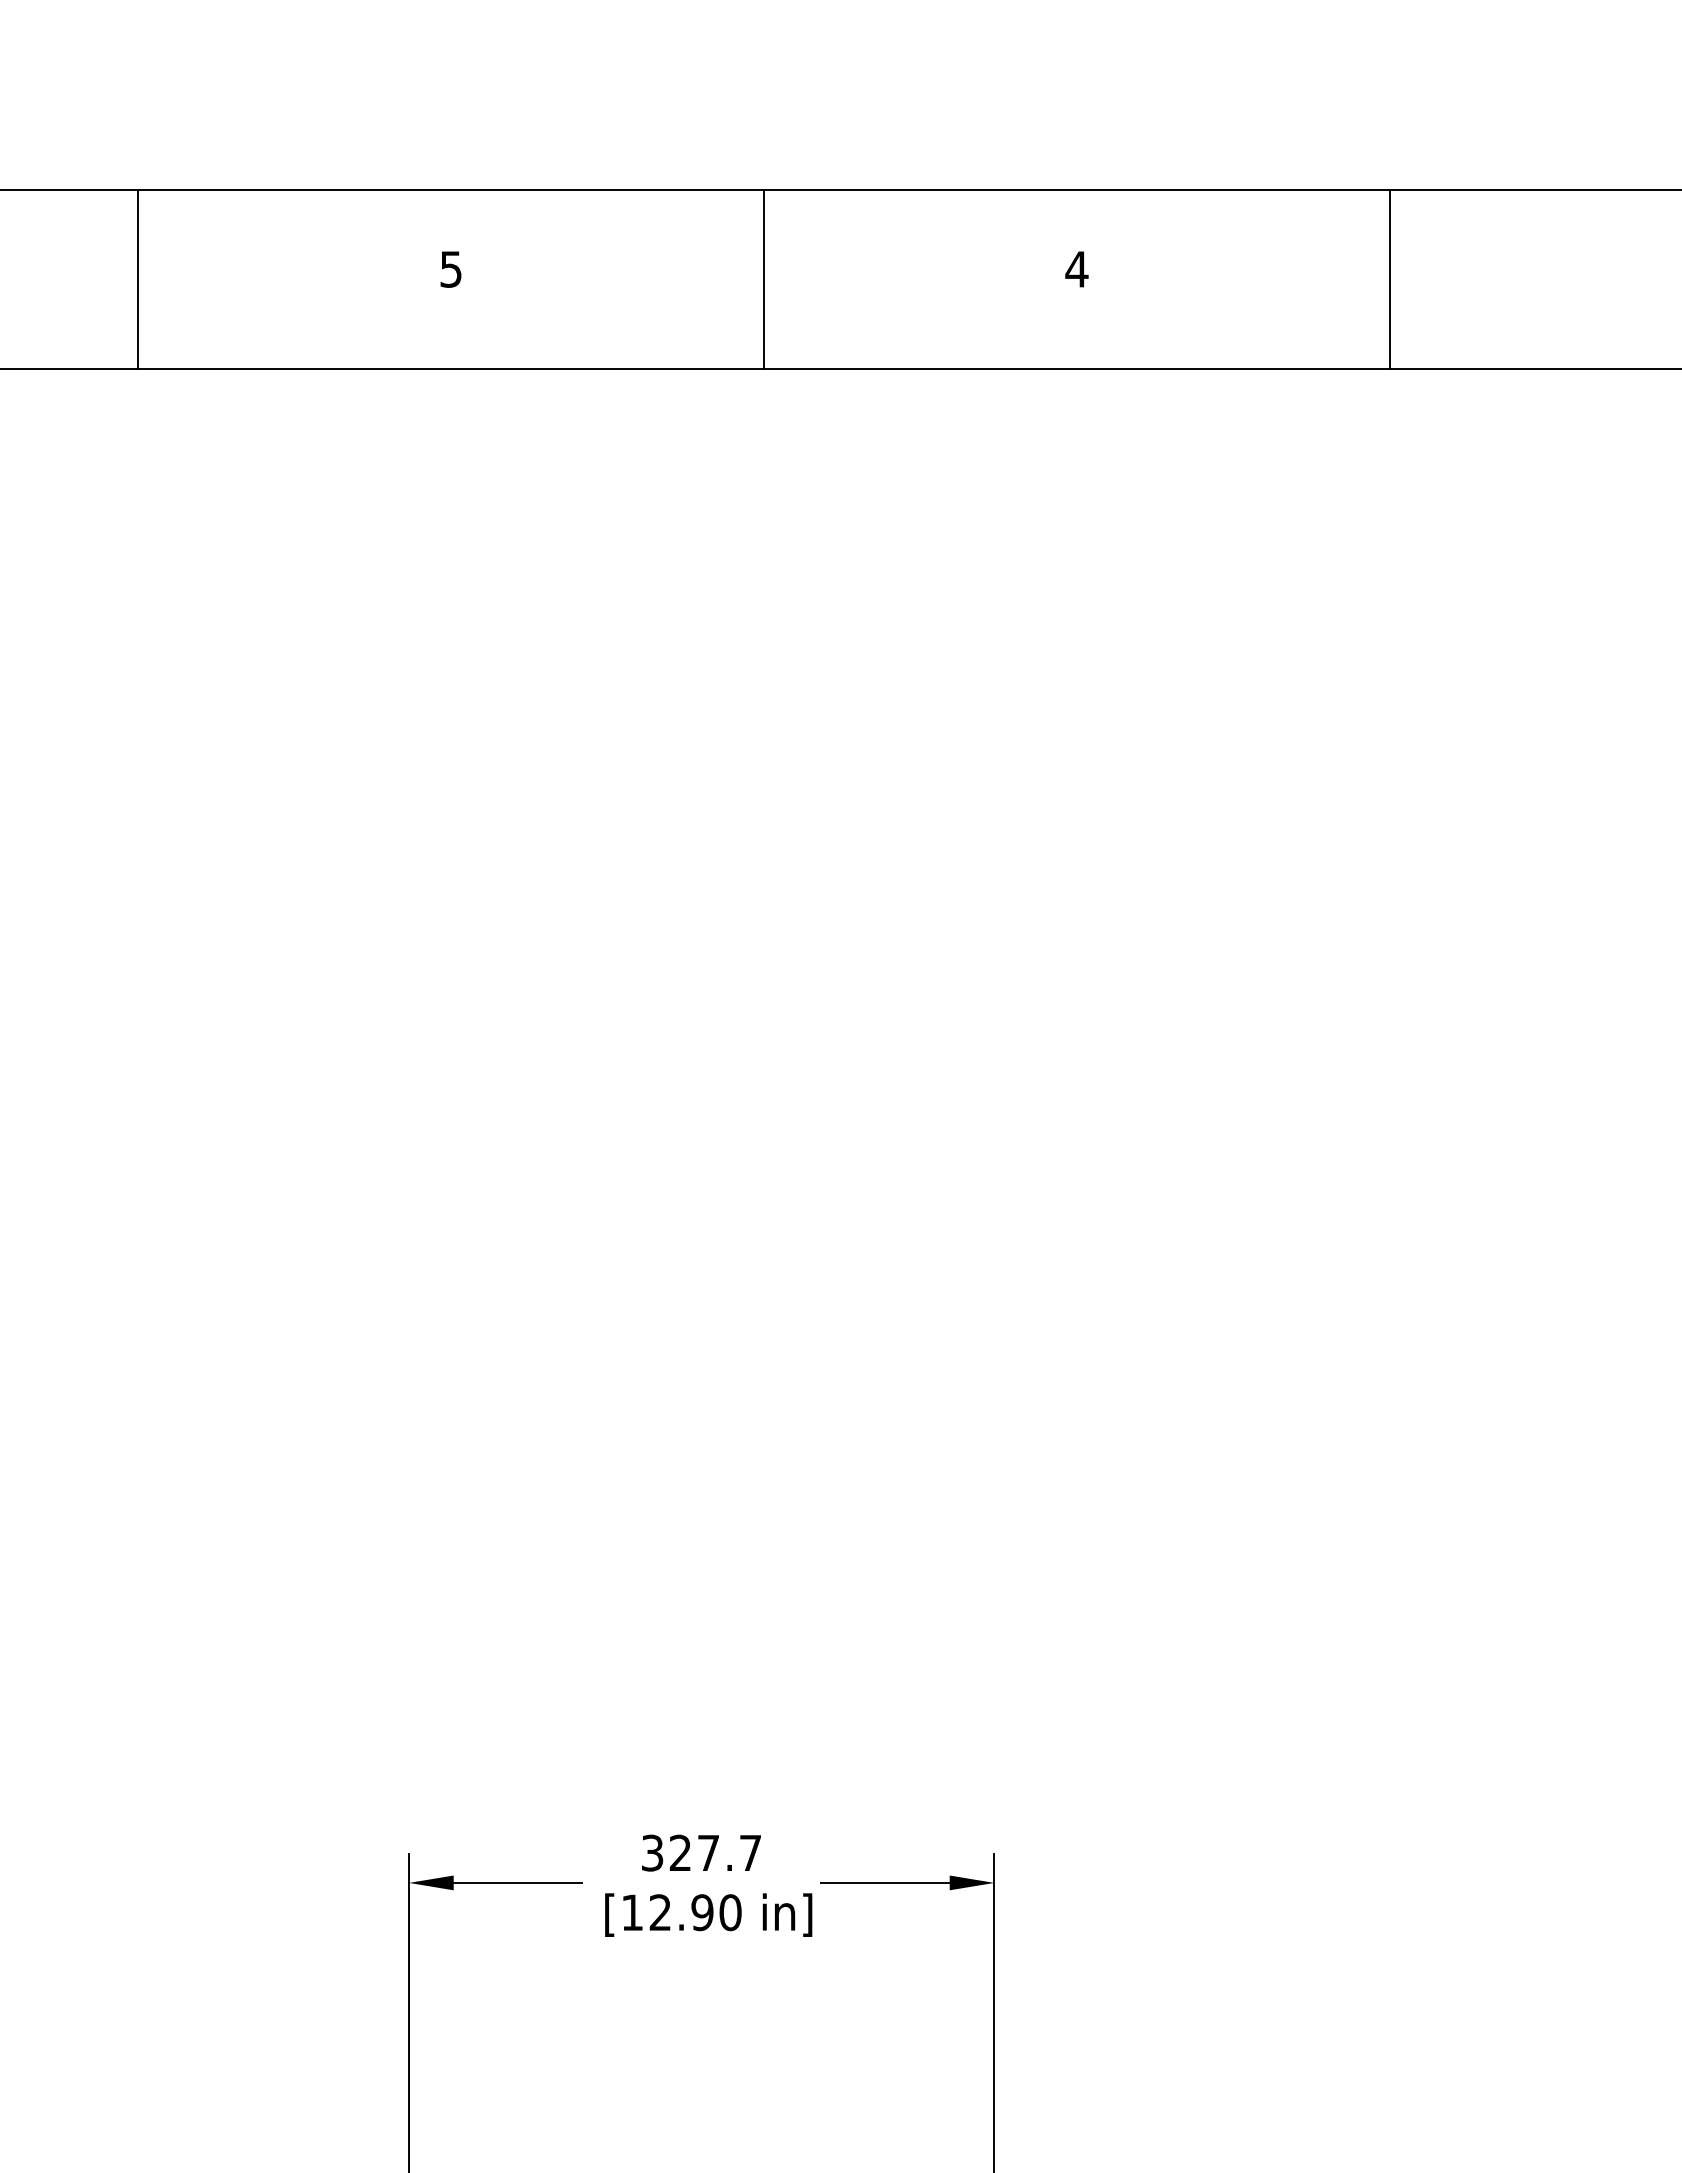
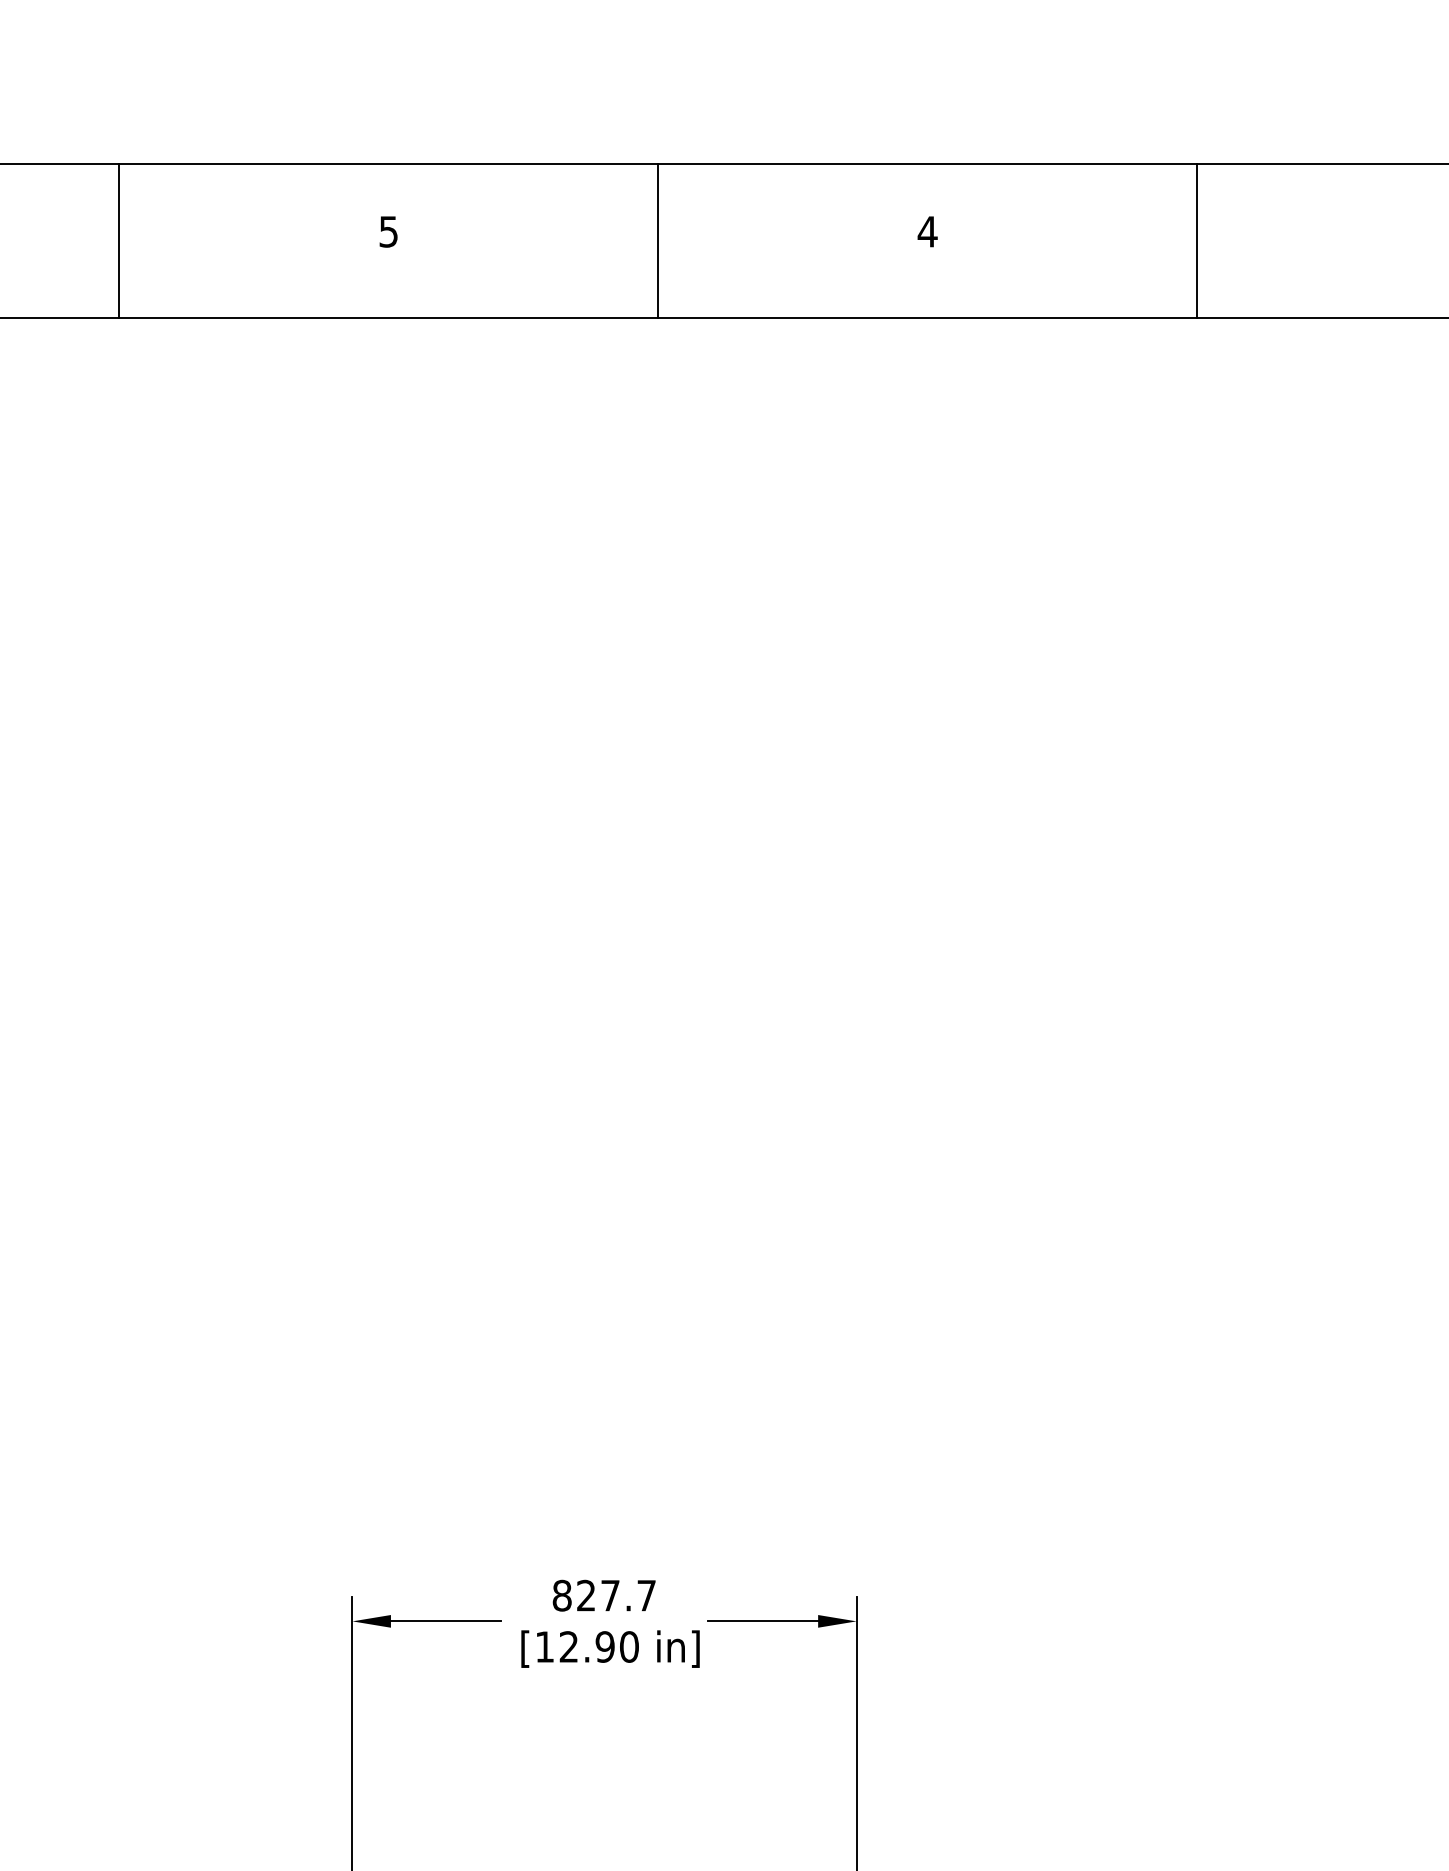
text: (652, 1852) -> (562, 1595), 327.7 -> 827.7

